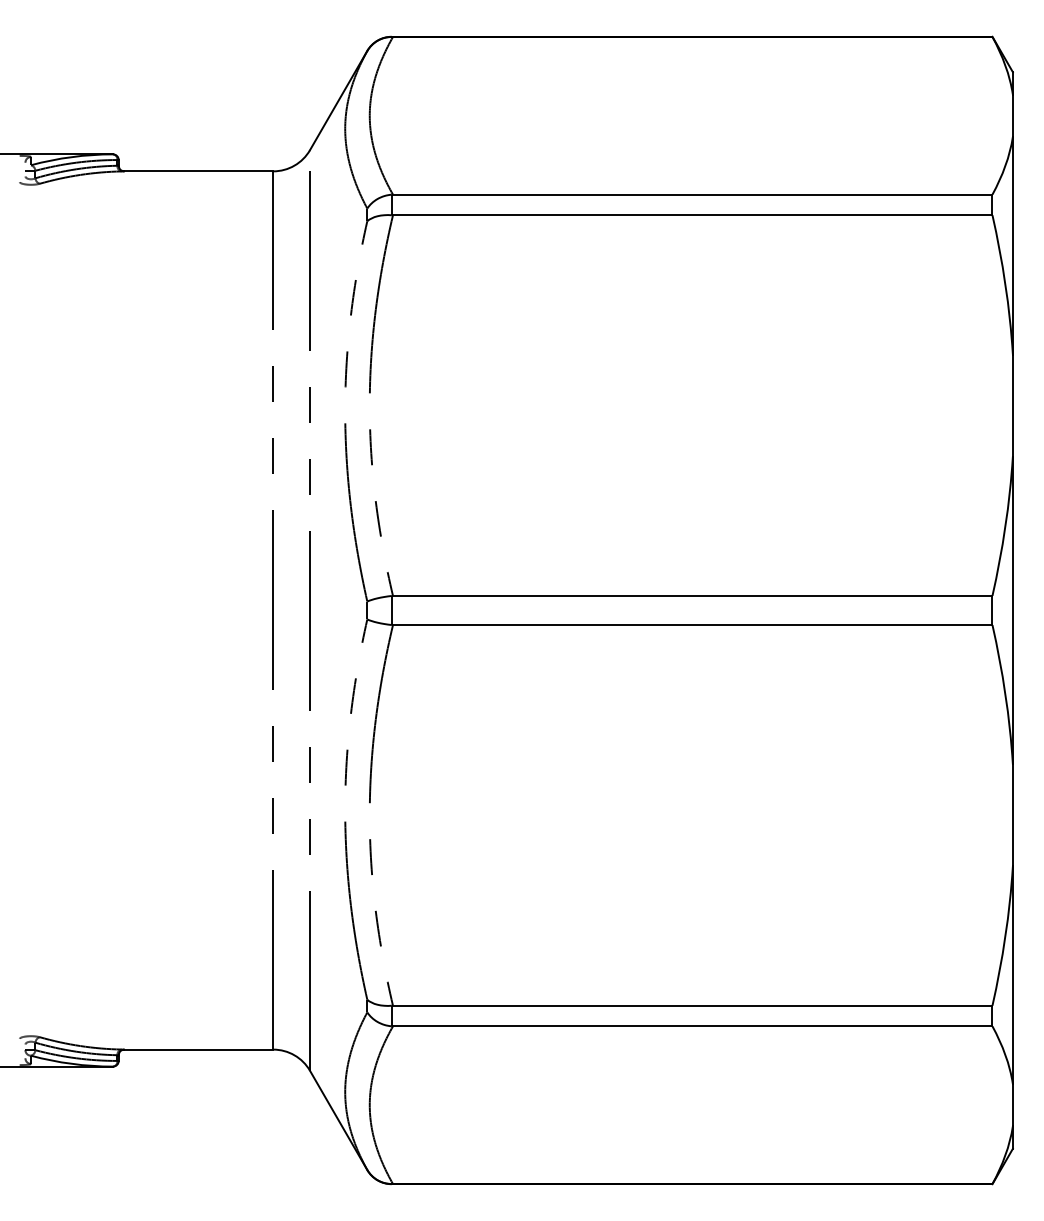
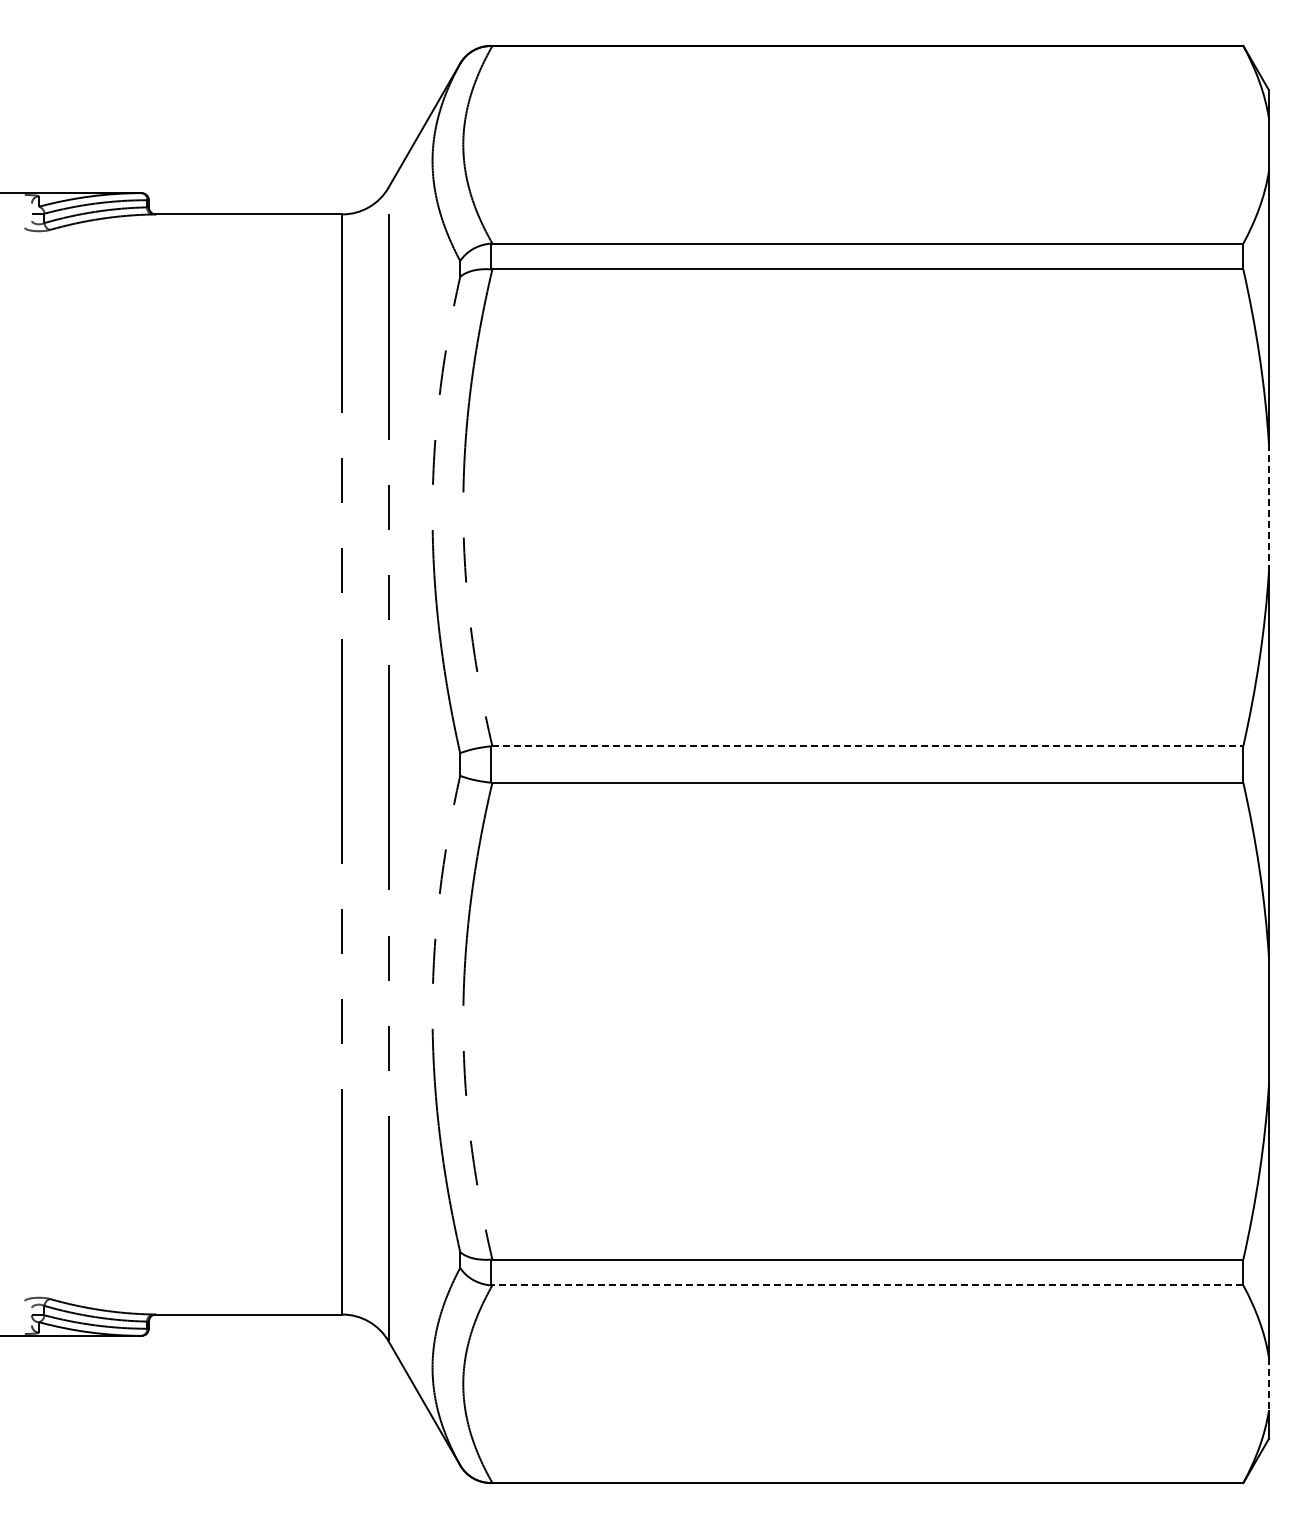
line: (1012, 405) -> (1268, 507), solid -> dashed
line: (693, 596) -> (868, 746), solid -> dashed
line: (692, 1026) -> (867, 1285), solid -> dashed
line: (1012, 1105) -> (1268, 1384), solid -> dashed

